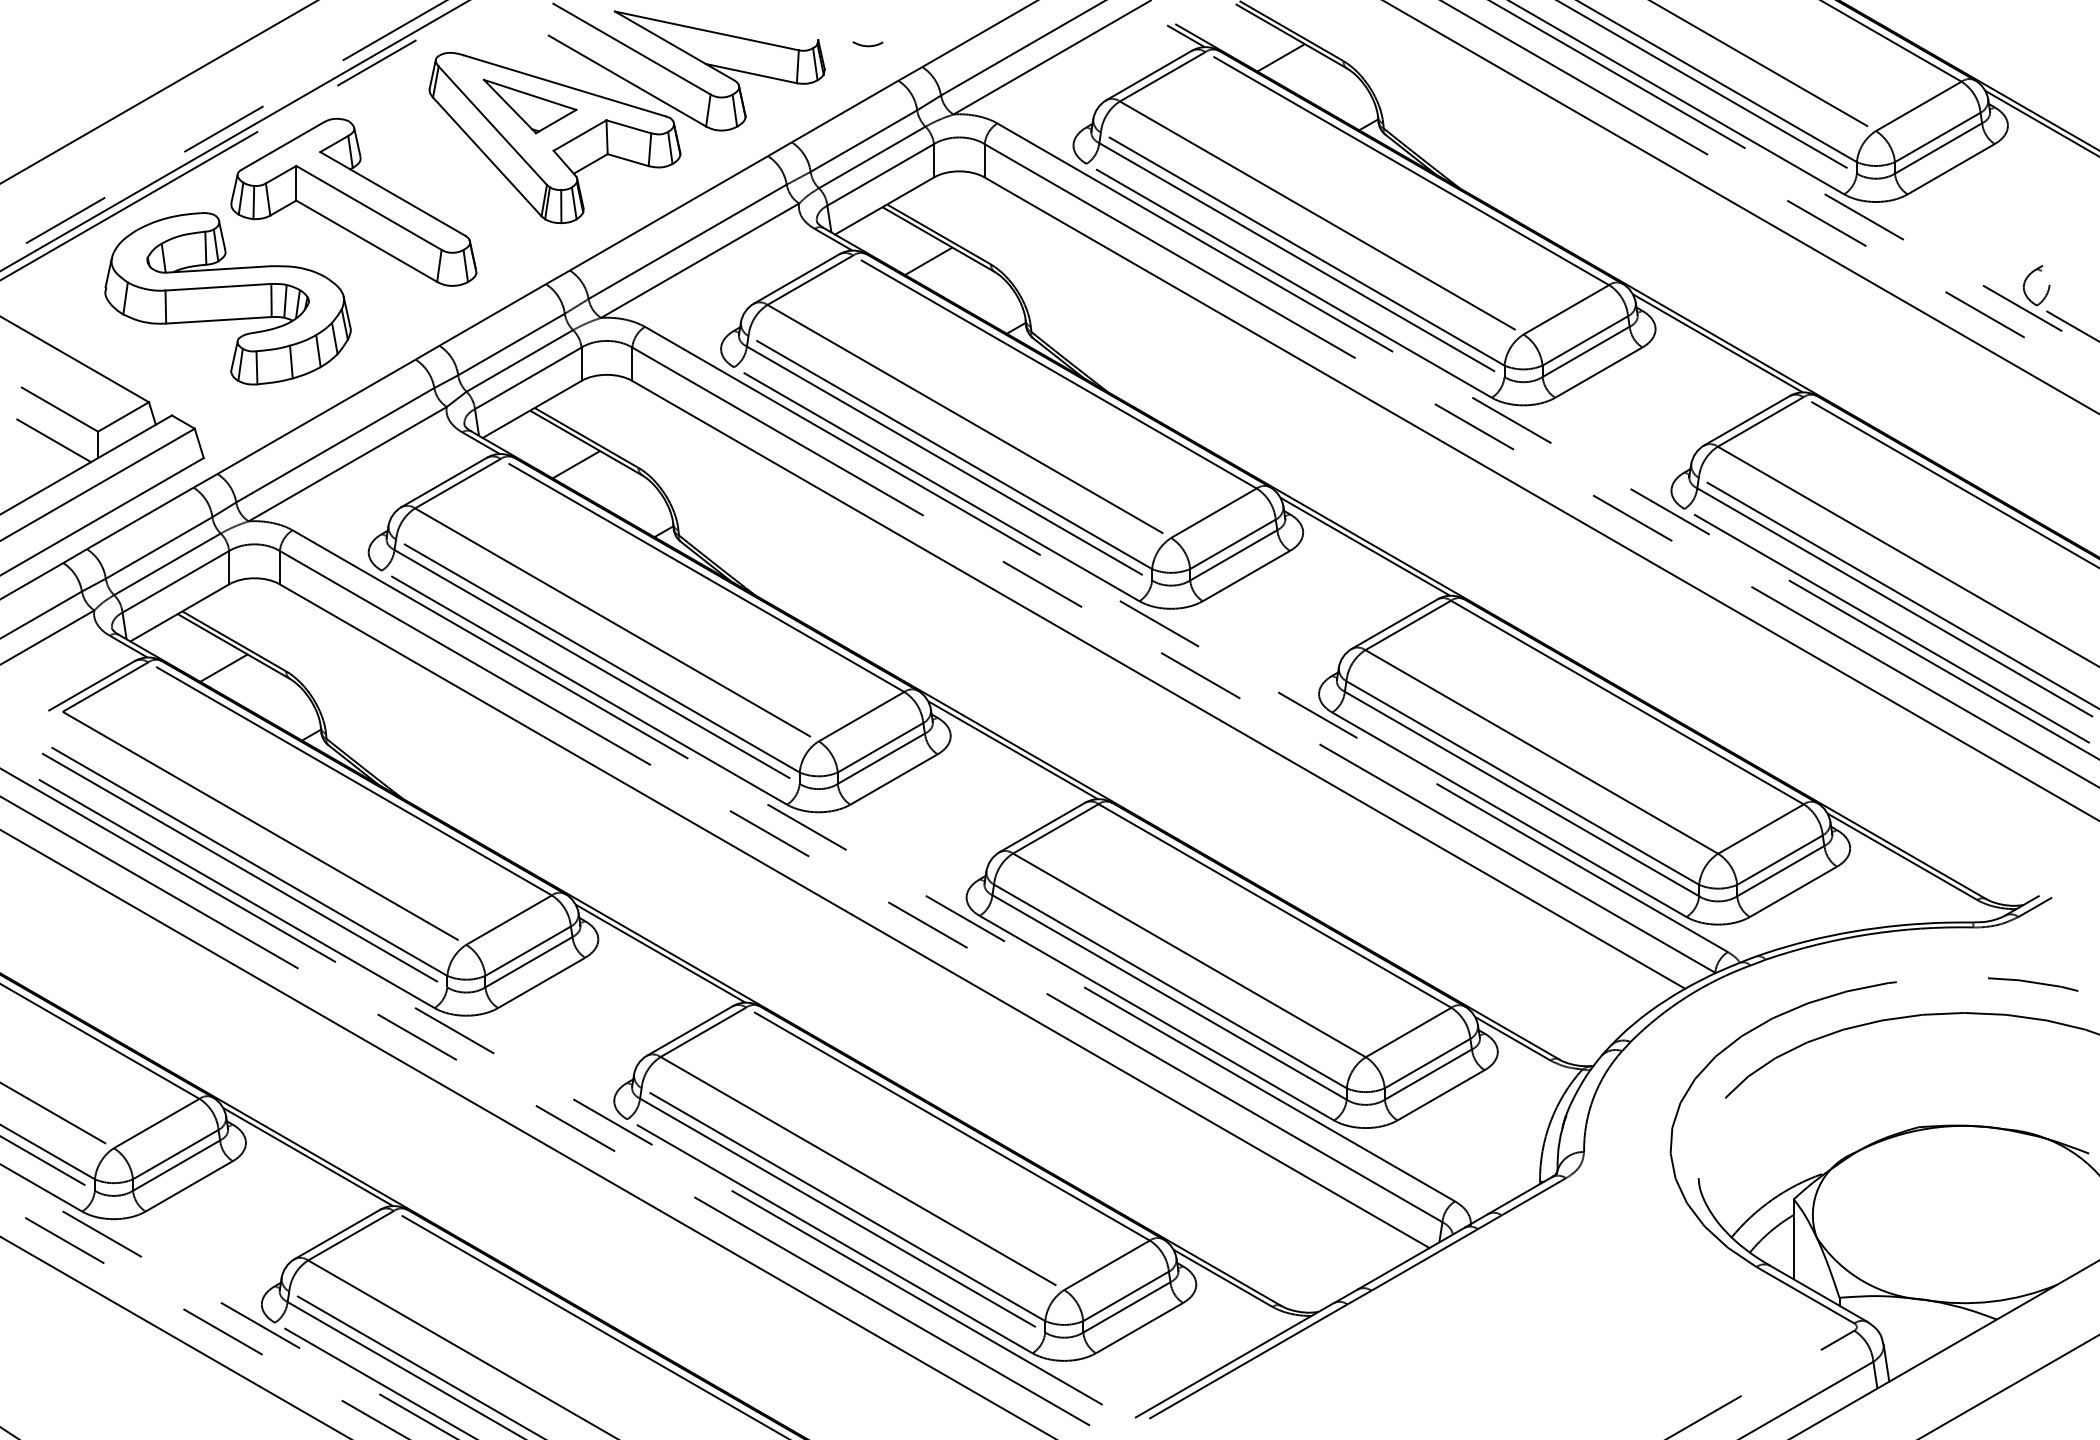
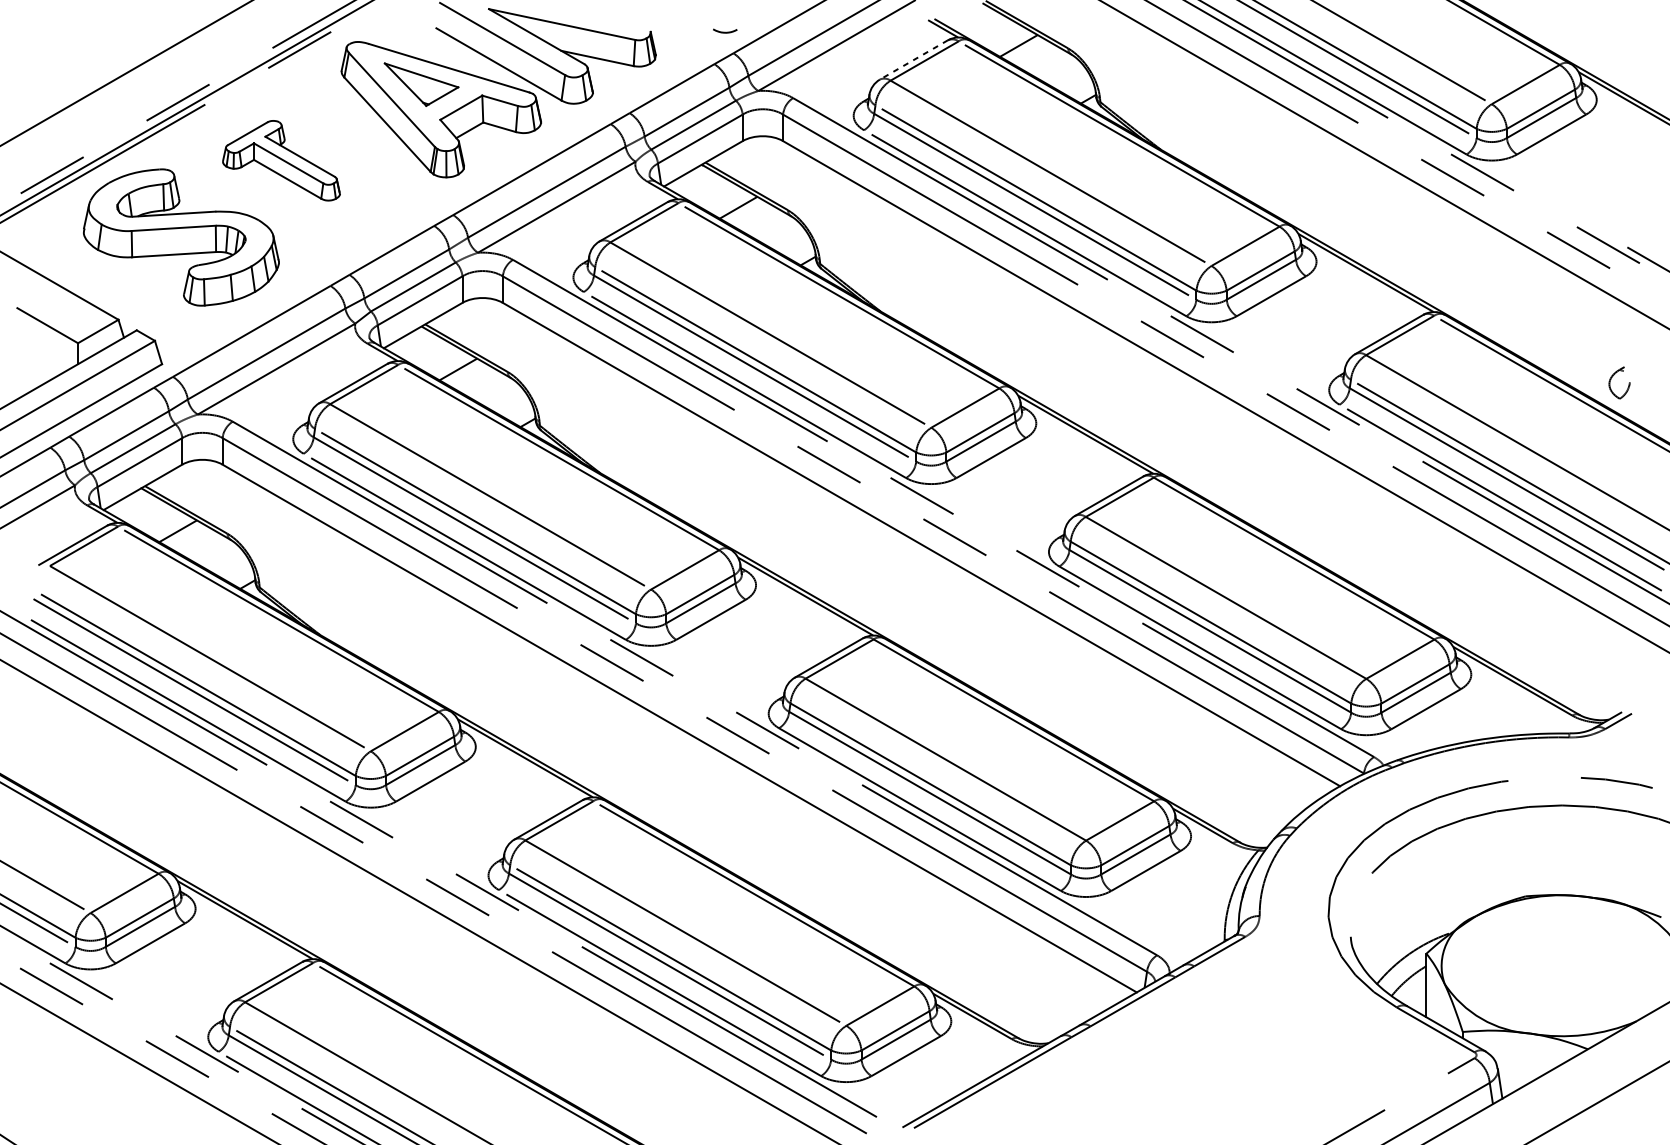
curve: (867, 45) -> (724, 32), moved
line: (1148, 75) -> (913, 59), solid -> dashed
part: (353, 201) -> (281, 160), size x0.6
part: (2026, 280) -> (1611, 378), moved
line: (54, 440) -> (43, 350), removed

